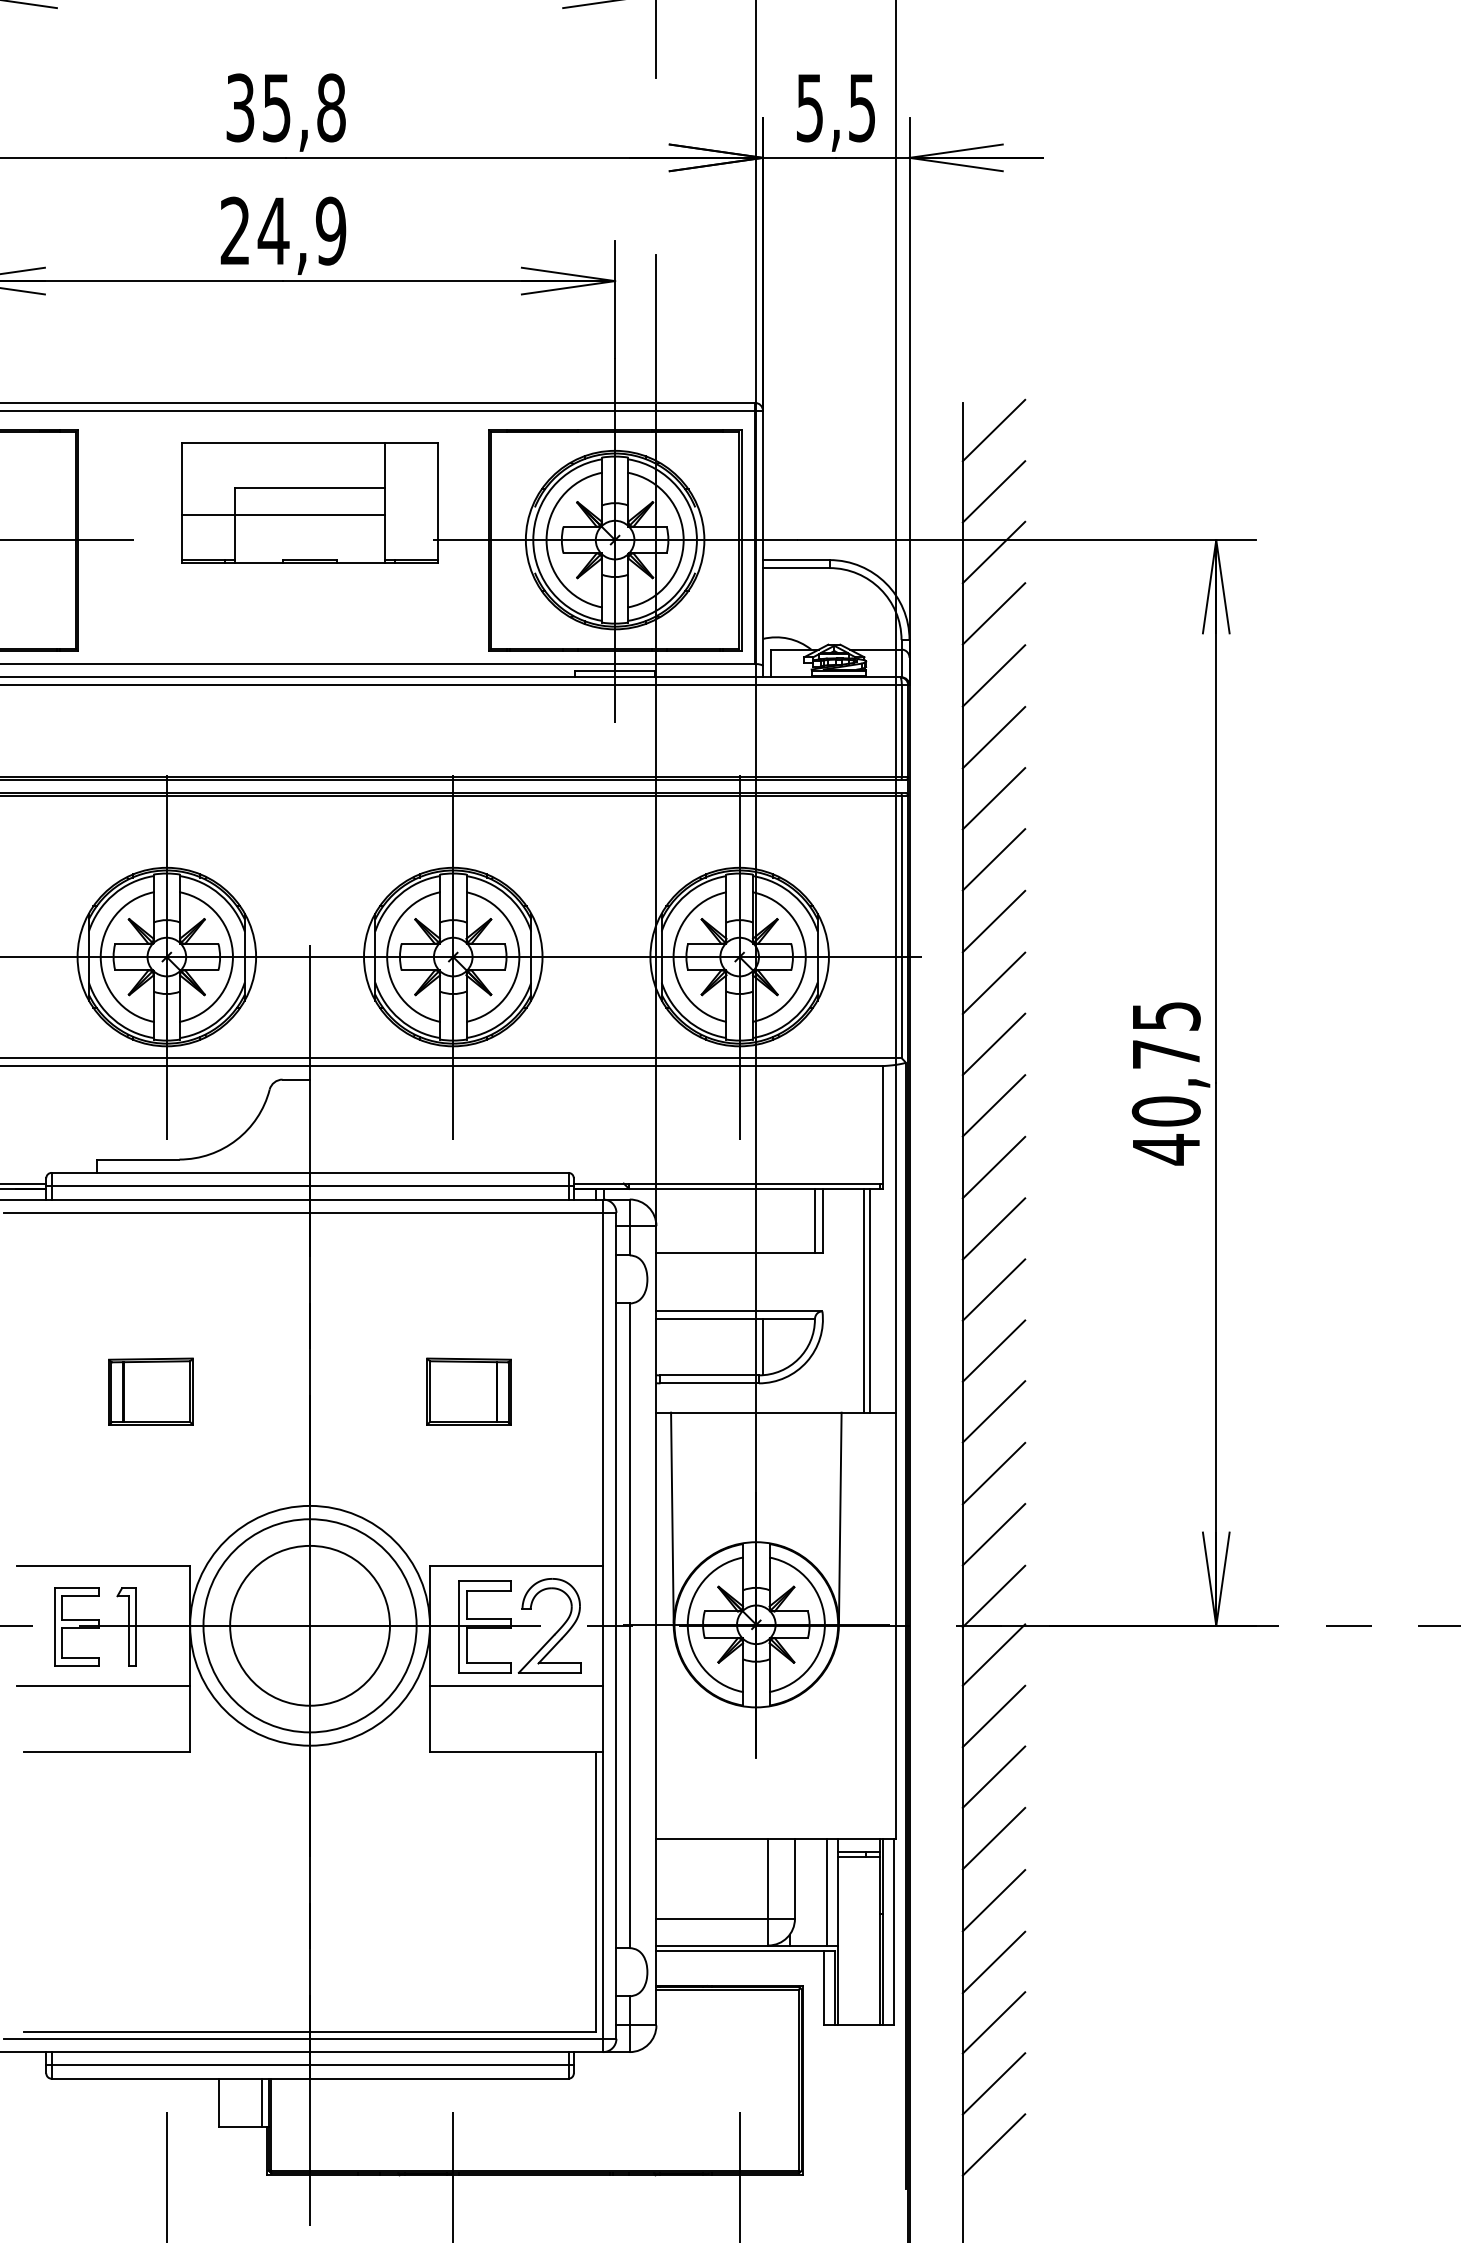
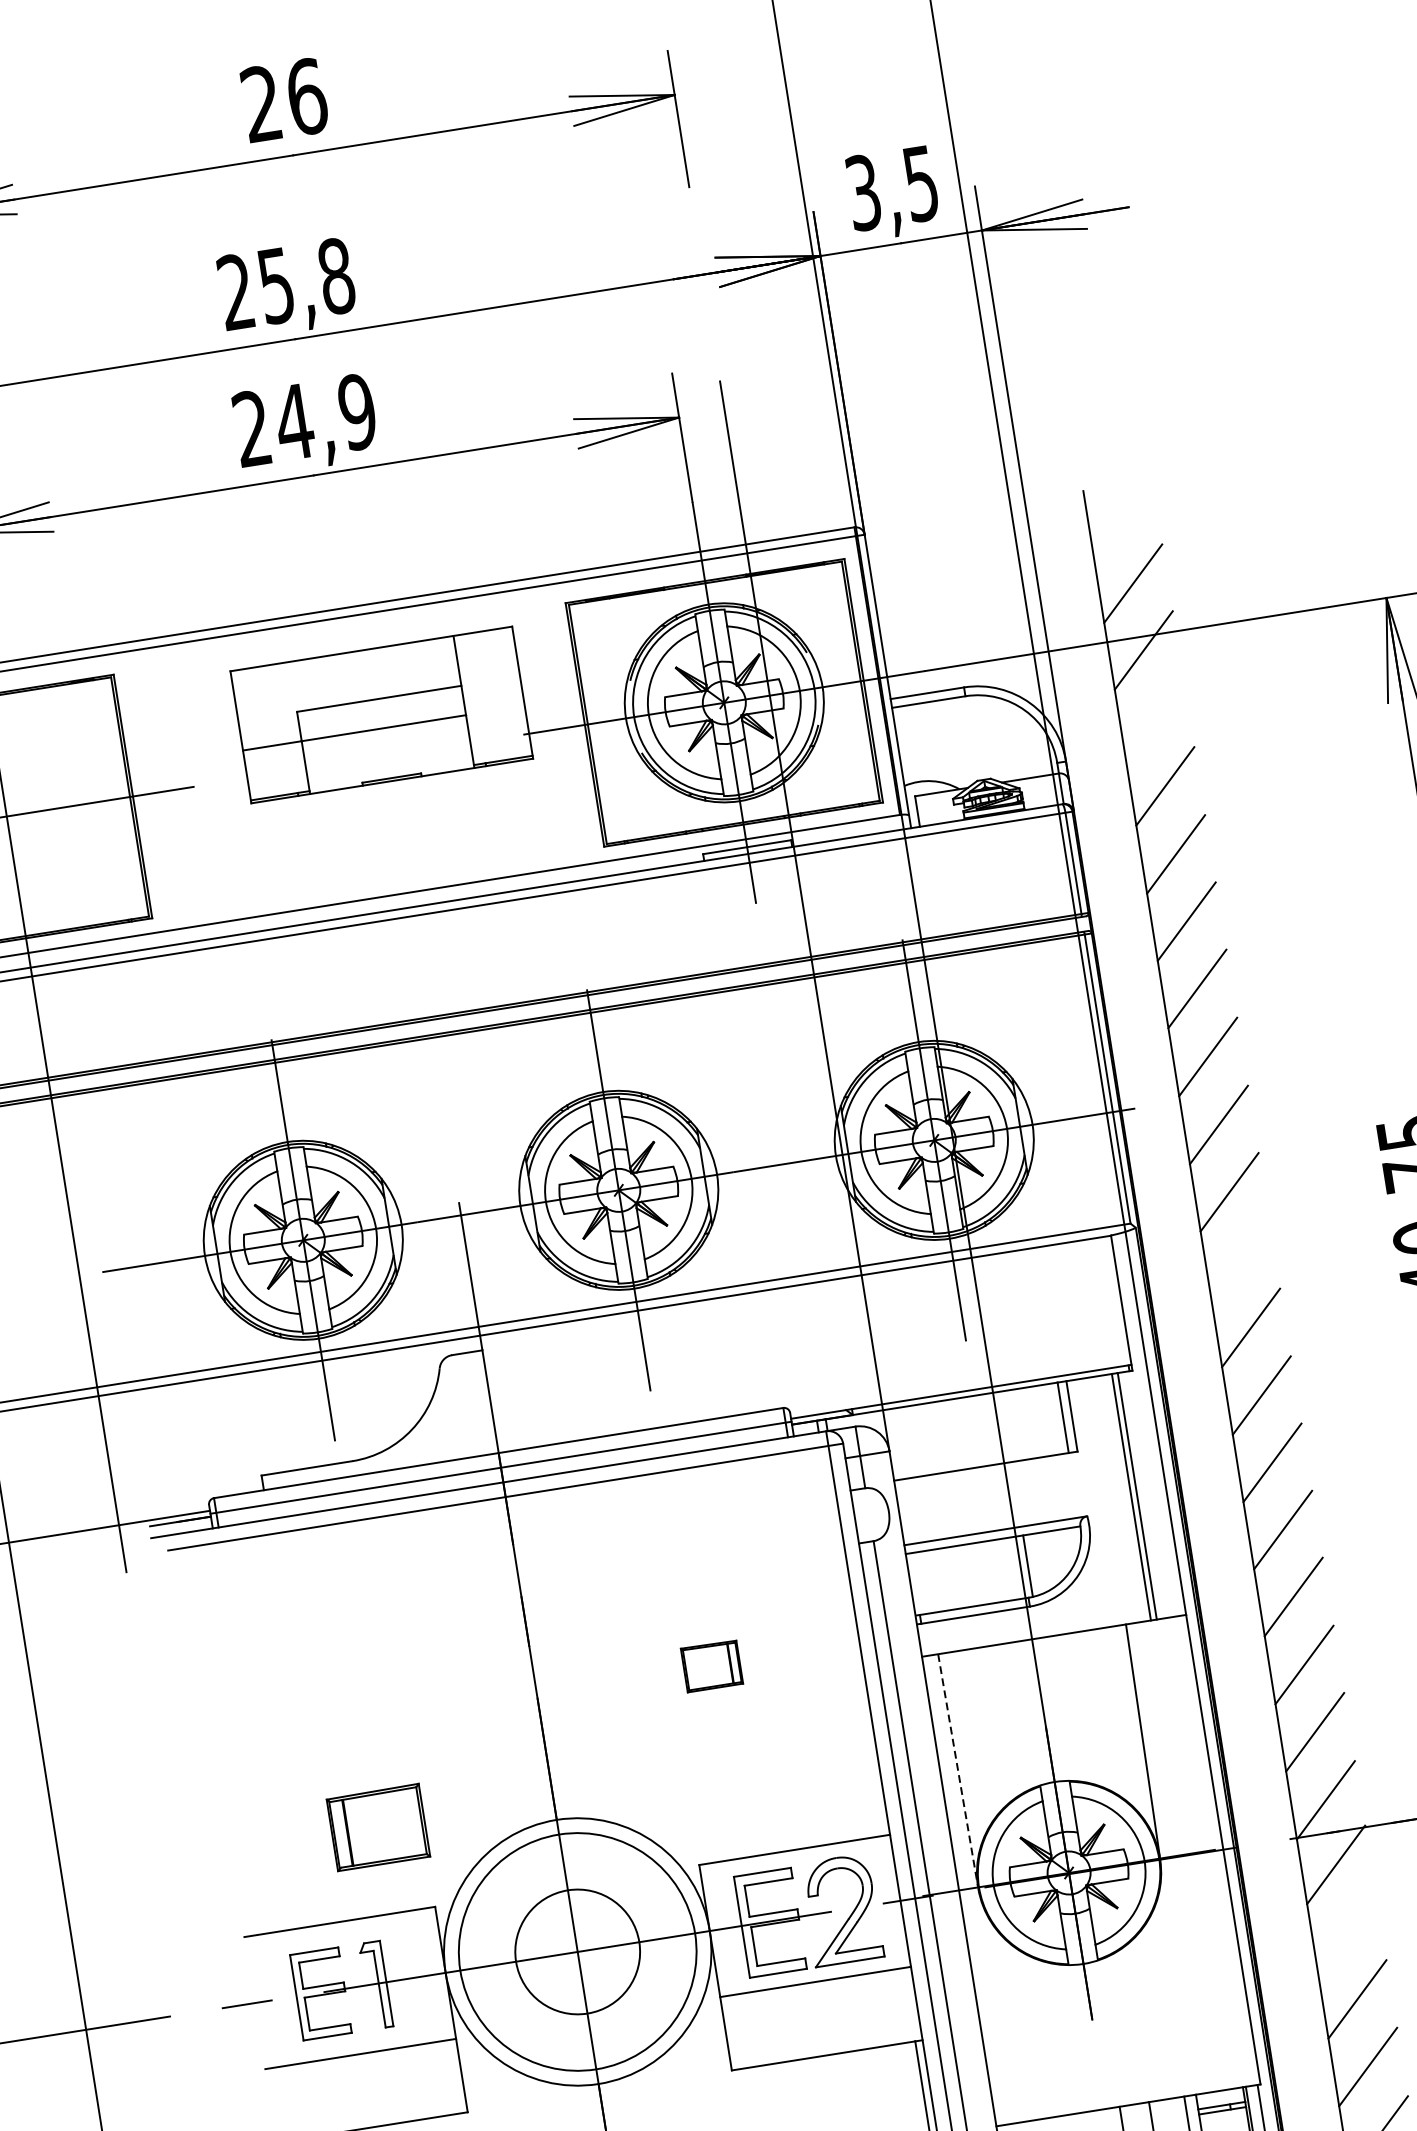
text: (240, 107) -> (236, 291), 35,8 -> 25,8
text: (810, 107) -> (864, 192), 5,5 -> 3,5
line: (993, 430) -> (1121, 516), removed
line: (993, 613) -> (1153, 717), removed
line: (993, 1105) -> (1239, 1259), removed
part: (150, 1391) -> (377, 1827), moved
part: (468, 1391) -> (711, 1666), size x0.6
line: (672, 1519) -> (958, 1771), solid -> dashed
circle: (309, 1625) -> (577, 1951), size x0.7
line: (993, 1716) -> (1346, 1932), removed

